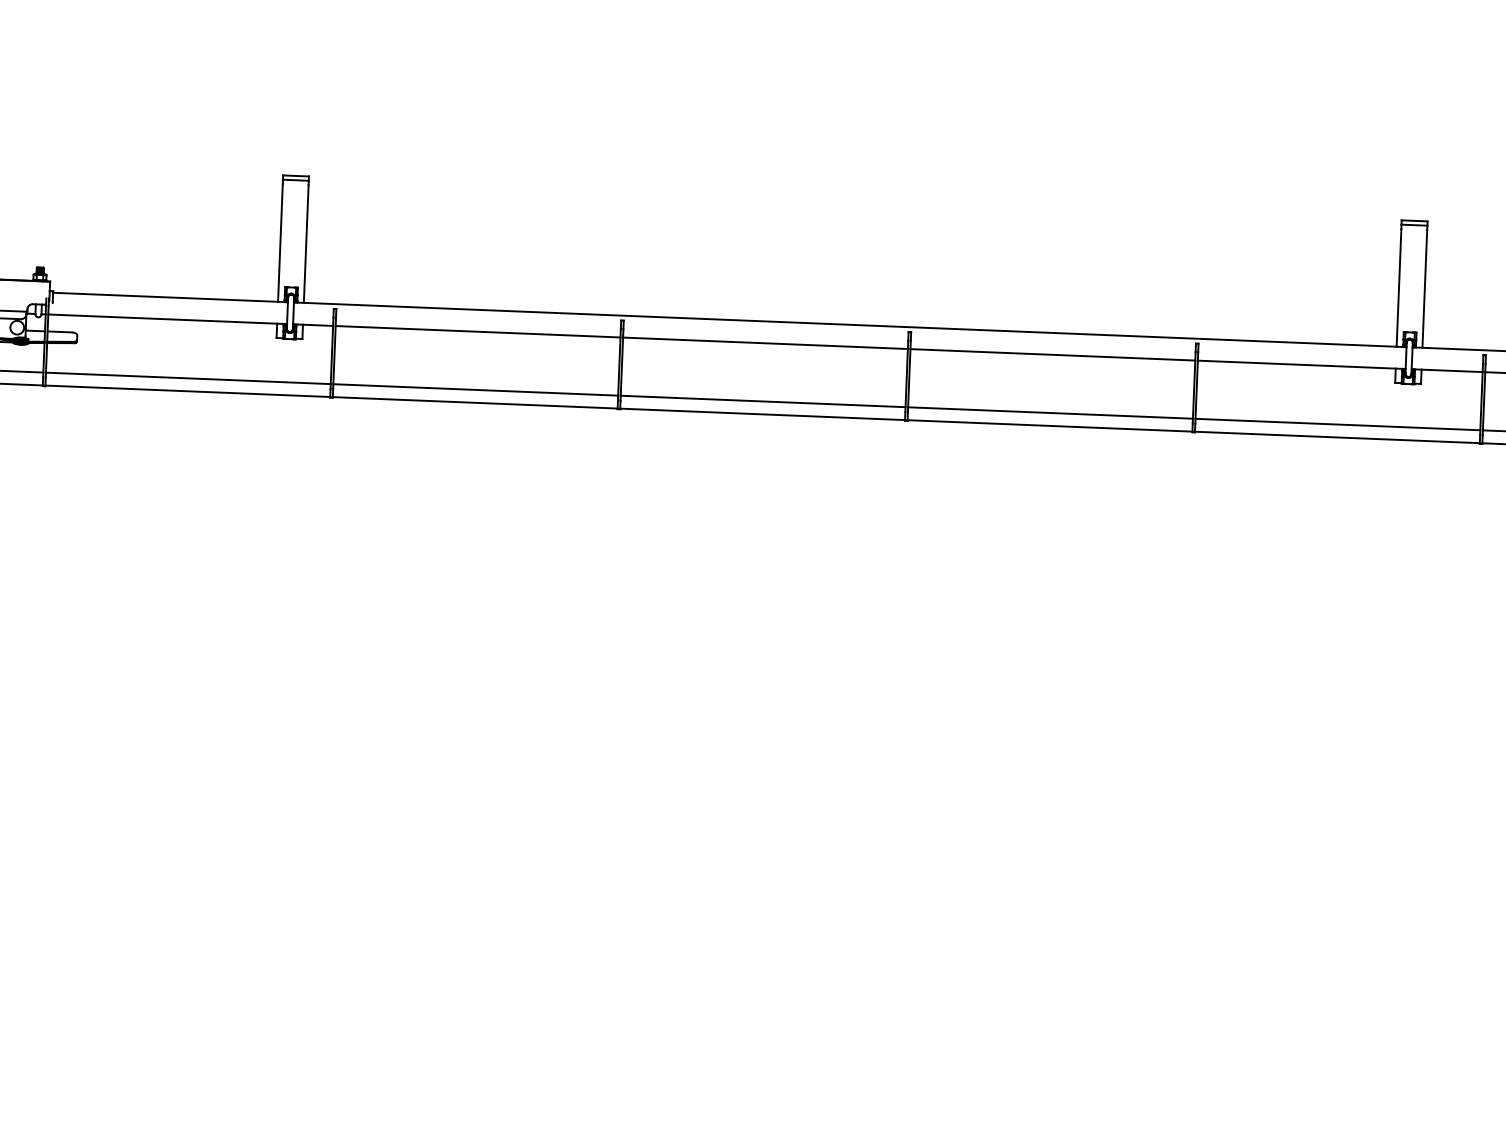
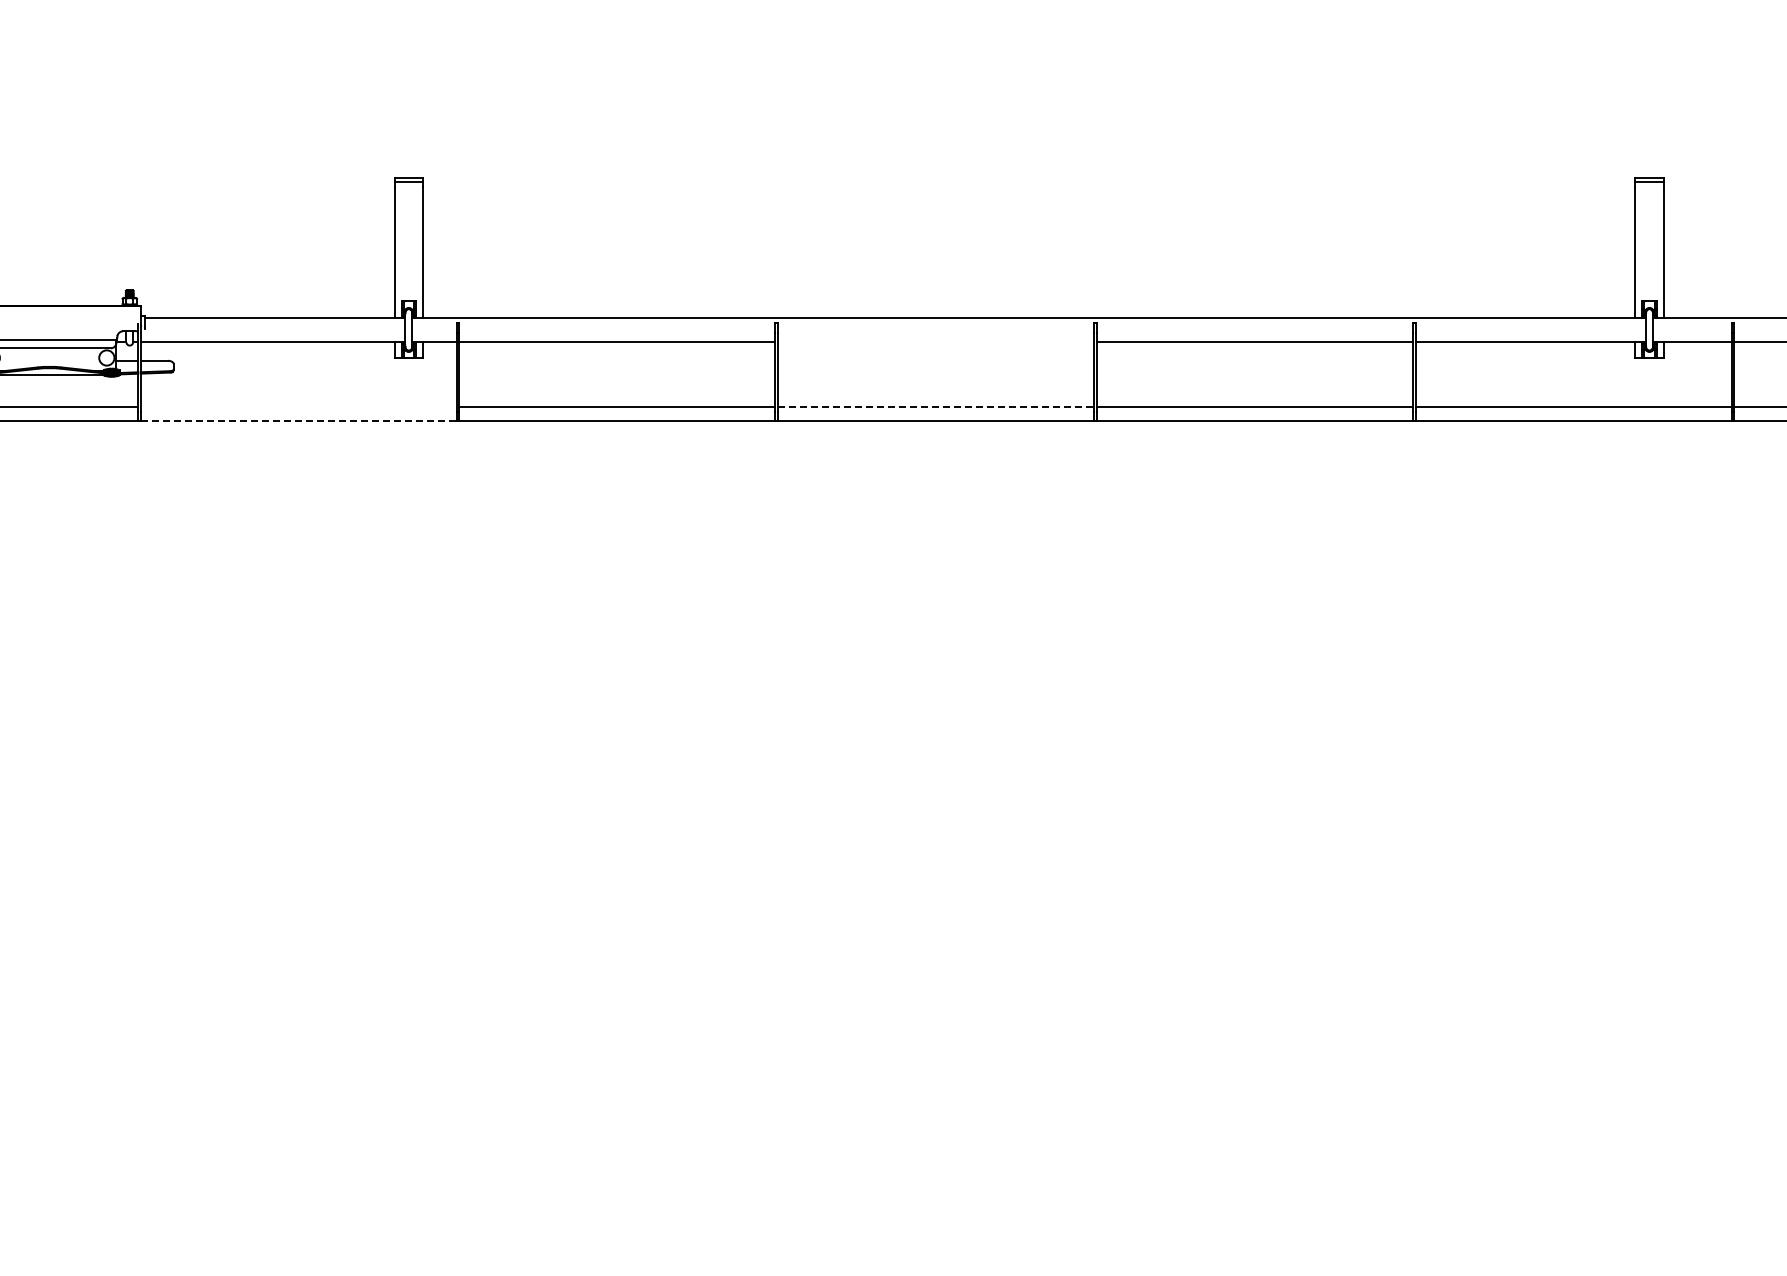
line: (765, 342) -> (936, 341), removed
line: (188, 378) -> (298, 406), removed
line: (187, 390) -> (298, 420), solid -> dashed
line: (763, 401) -> (936, 406), solid -> dashed

